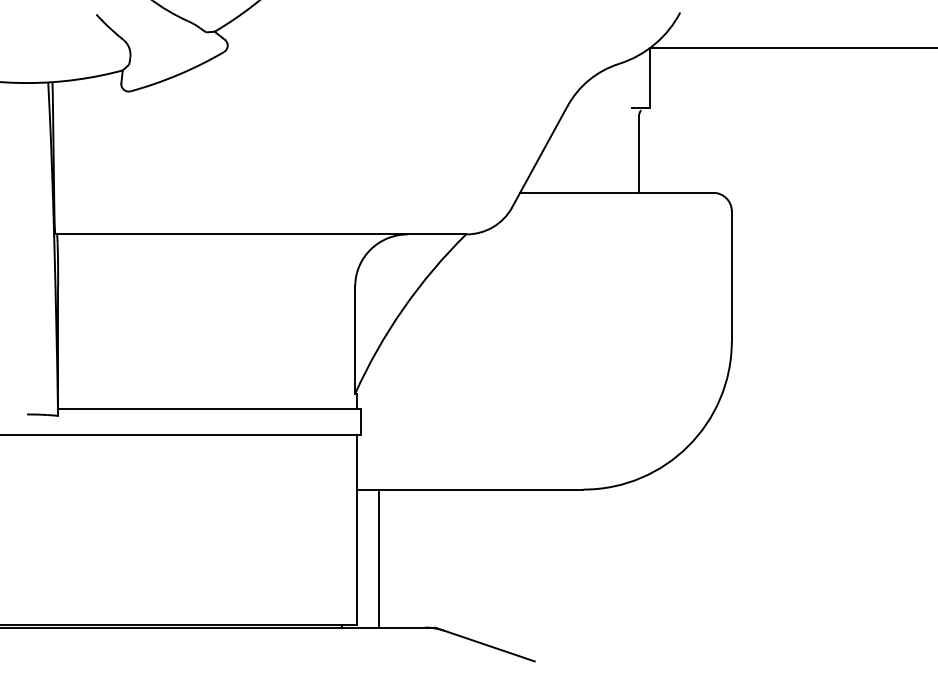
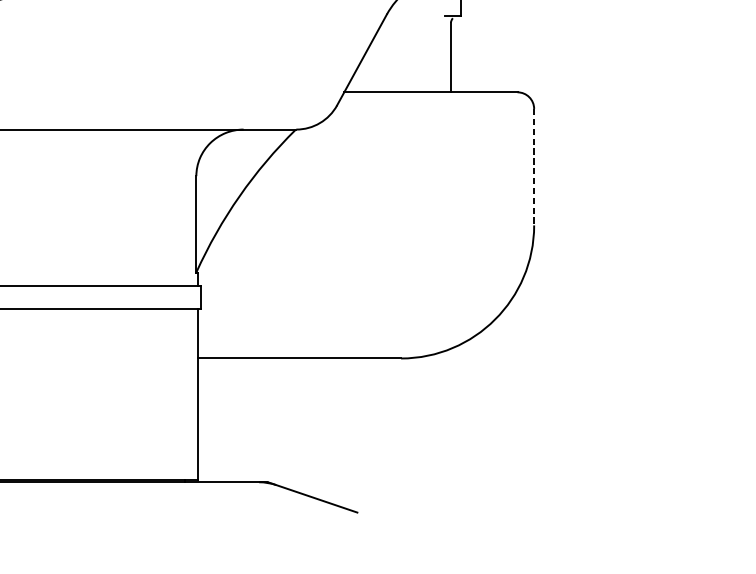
line: (731, 276) -> (533, 167), solid -> dashed
line: (379, 558) -> (218, 420), removed

